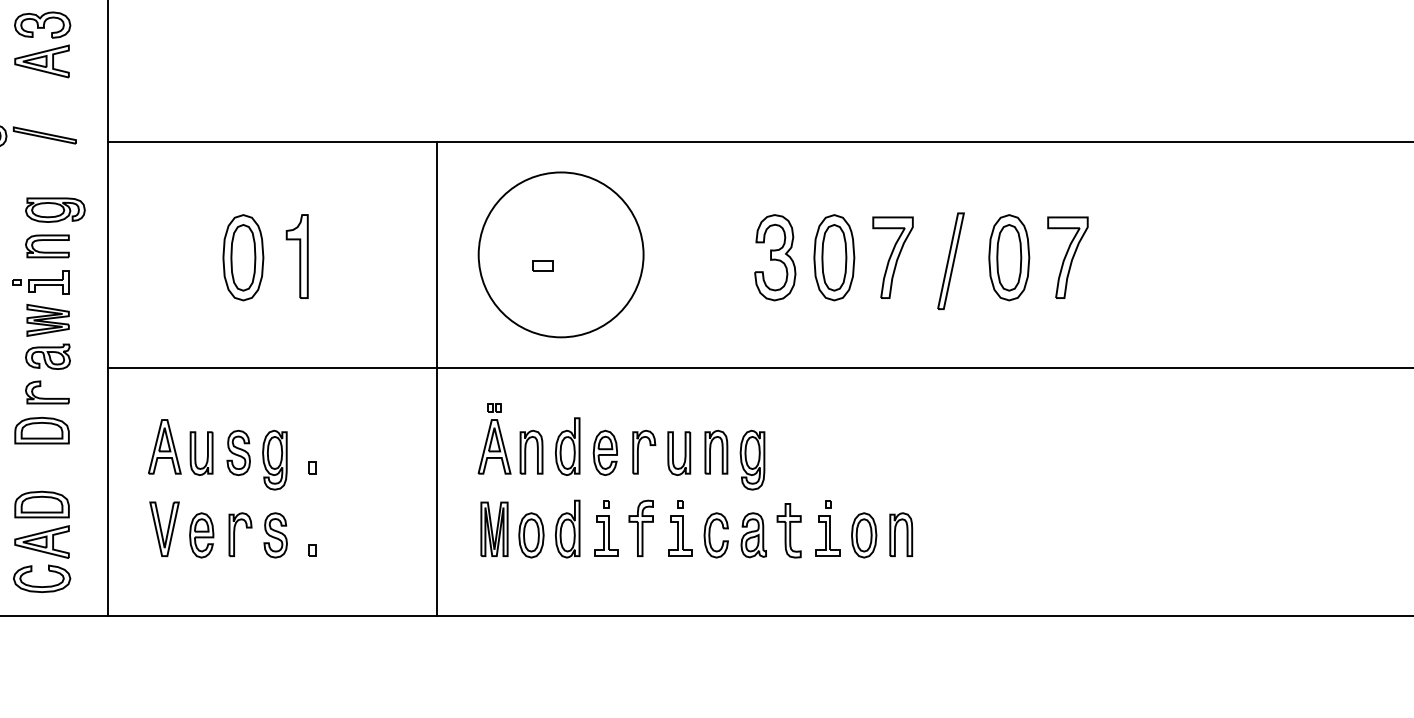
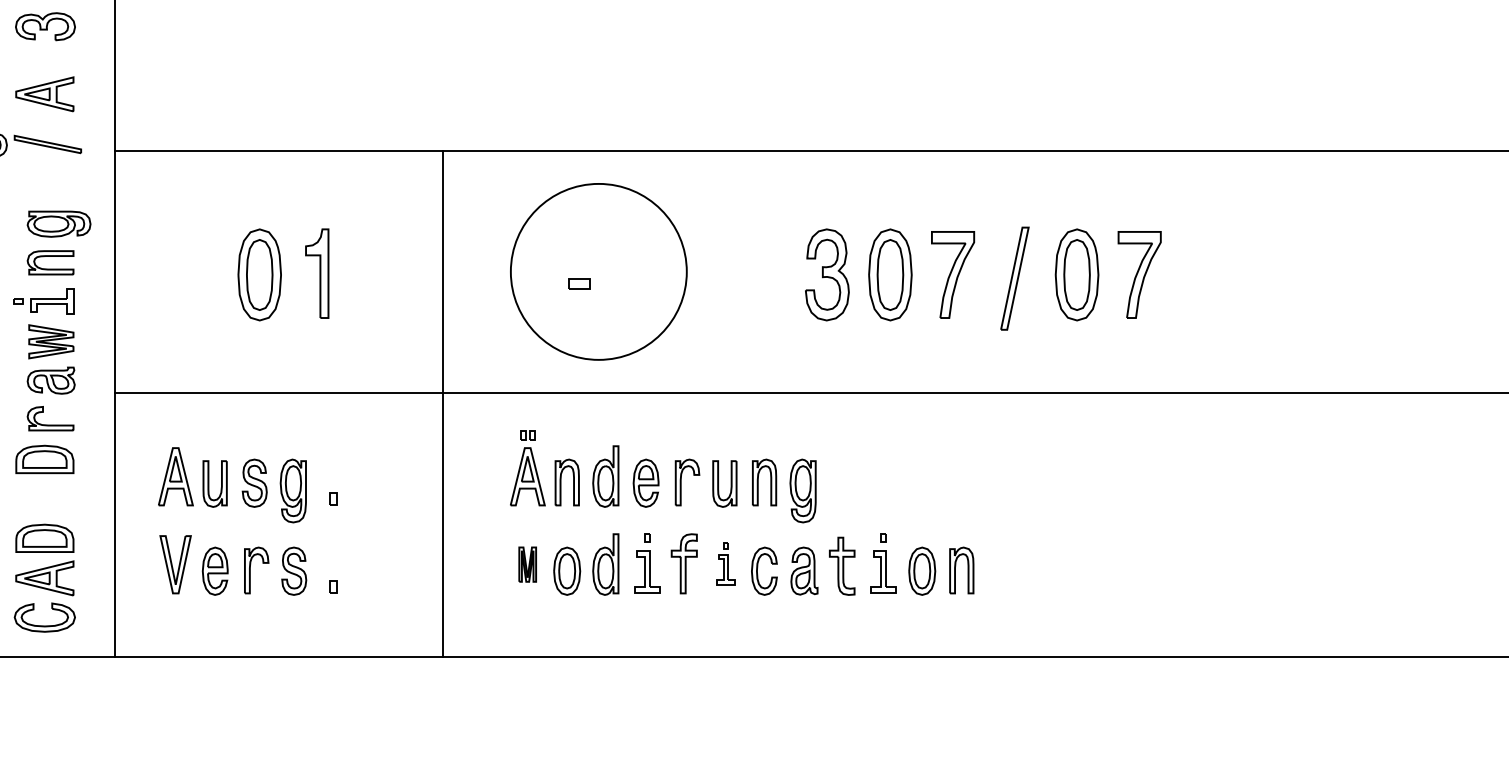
part: (41, 61) -> (44, 94), moved
line: (437, 378) -> (443, 403), moved
part: (494, 528) -> (527, 563), size x0.6
part: (680, 528) -> (726, 563), size x0.7

